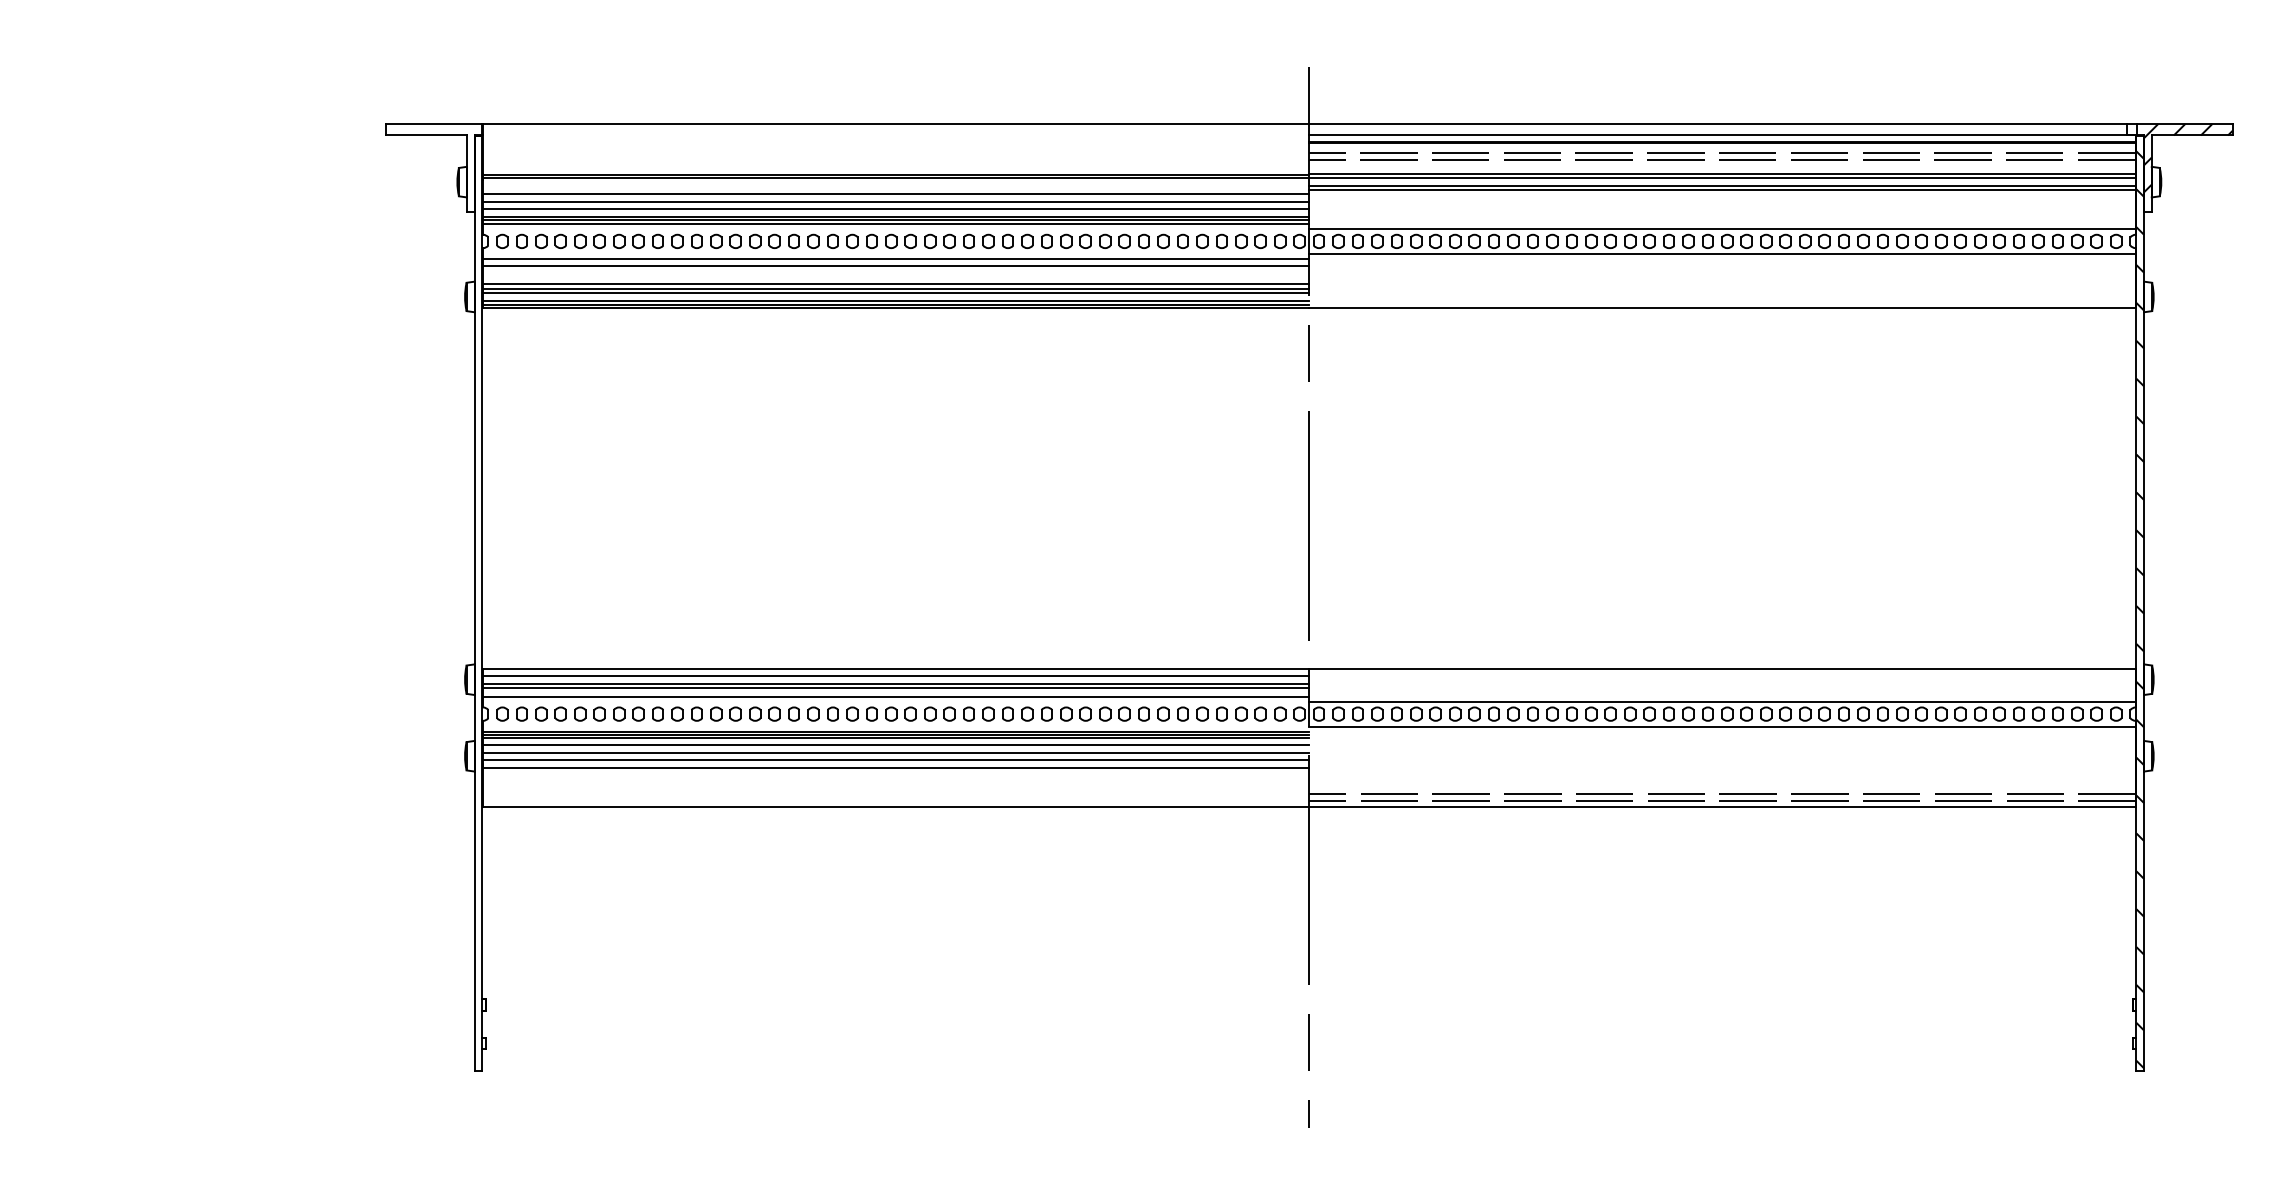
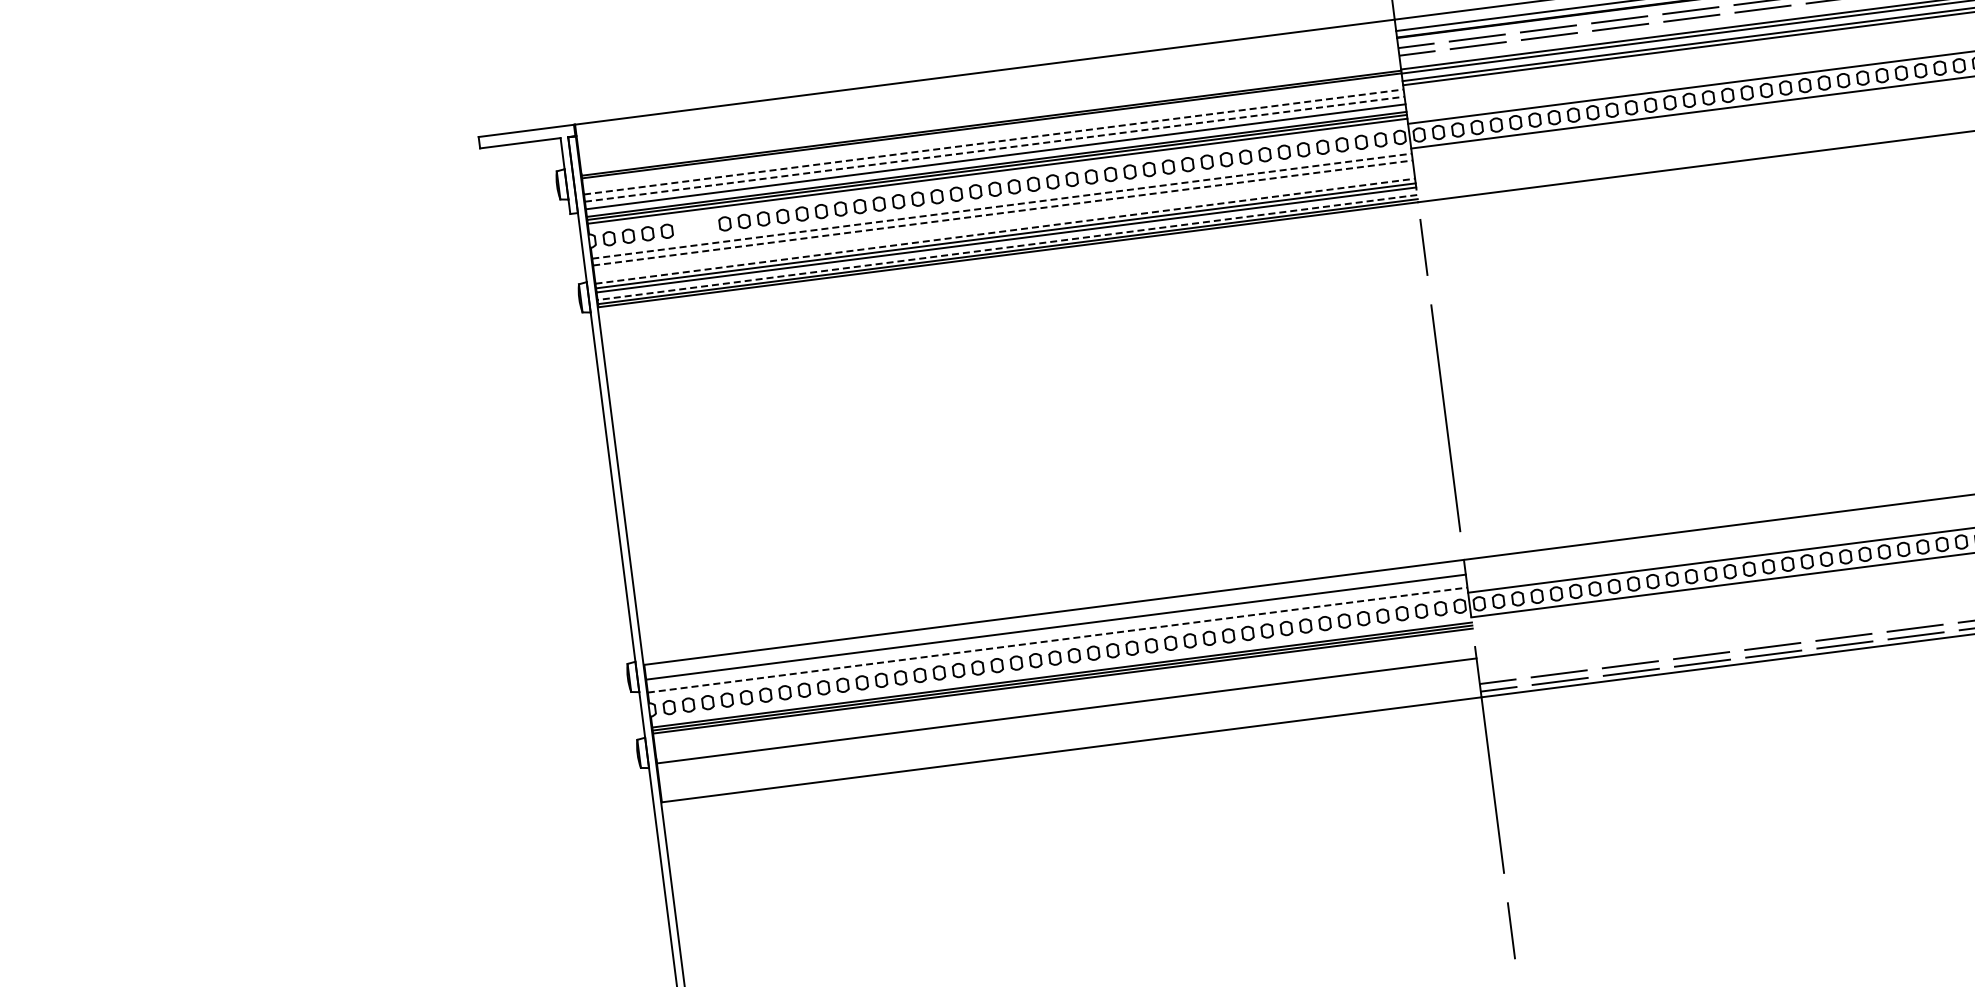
line: (896, 194) -> (994, 142), solid -> dashed
line: (896, 201) -> (995, 149), solid -> dashed
part: (589, 240) -> (695, 226), removed
line: (896, 259) -> (1002, 206), solid -> dashed
line: (896, 265) -> (1003, 212), solid -> dashed
line: (896, 284) -> (1005, 231), solid -> dashed
line: (895, 300) -> (1006, 247), solid -> dashed
line: (896, 676) -> (1055, 620), removed
line: (896, 688) -> (1056, 632), removed
line: (896, 696) -> (1057, 640), solid -> dashed
line: (896, 745) -> (1064, 688), removed
line: (896, 752) -> (1065, 695), removed
line: (896, 760) -> (1066, 703), removed

